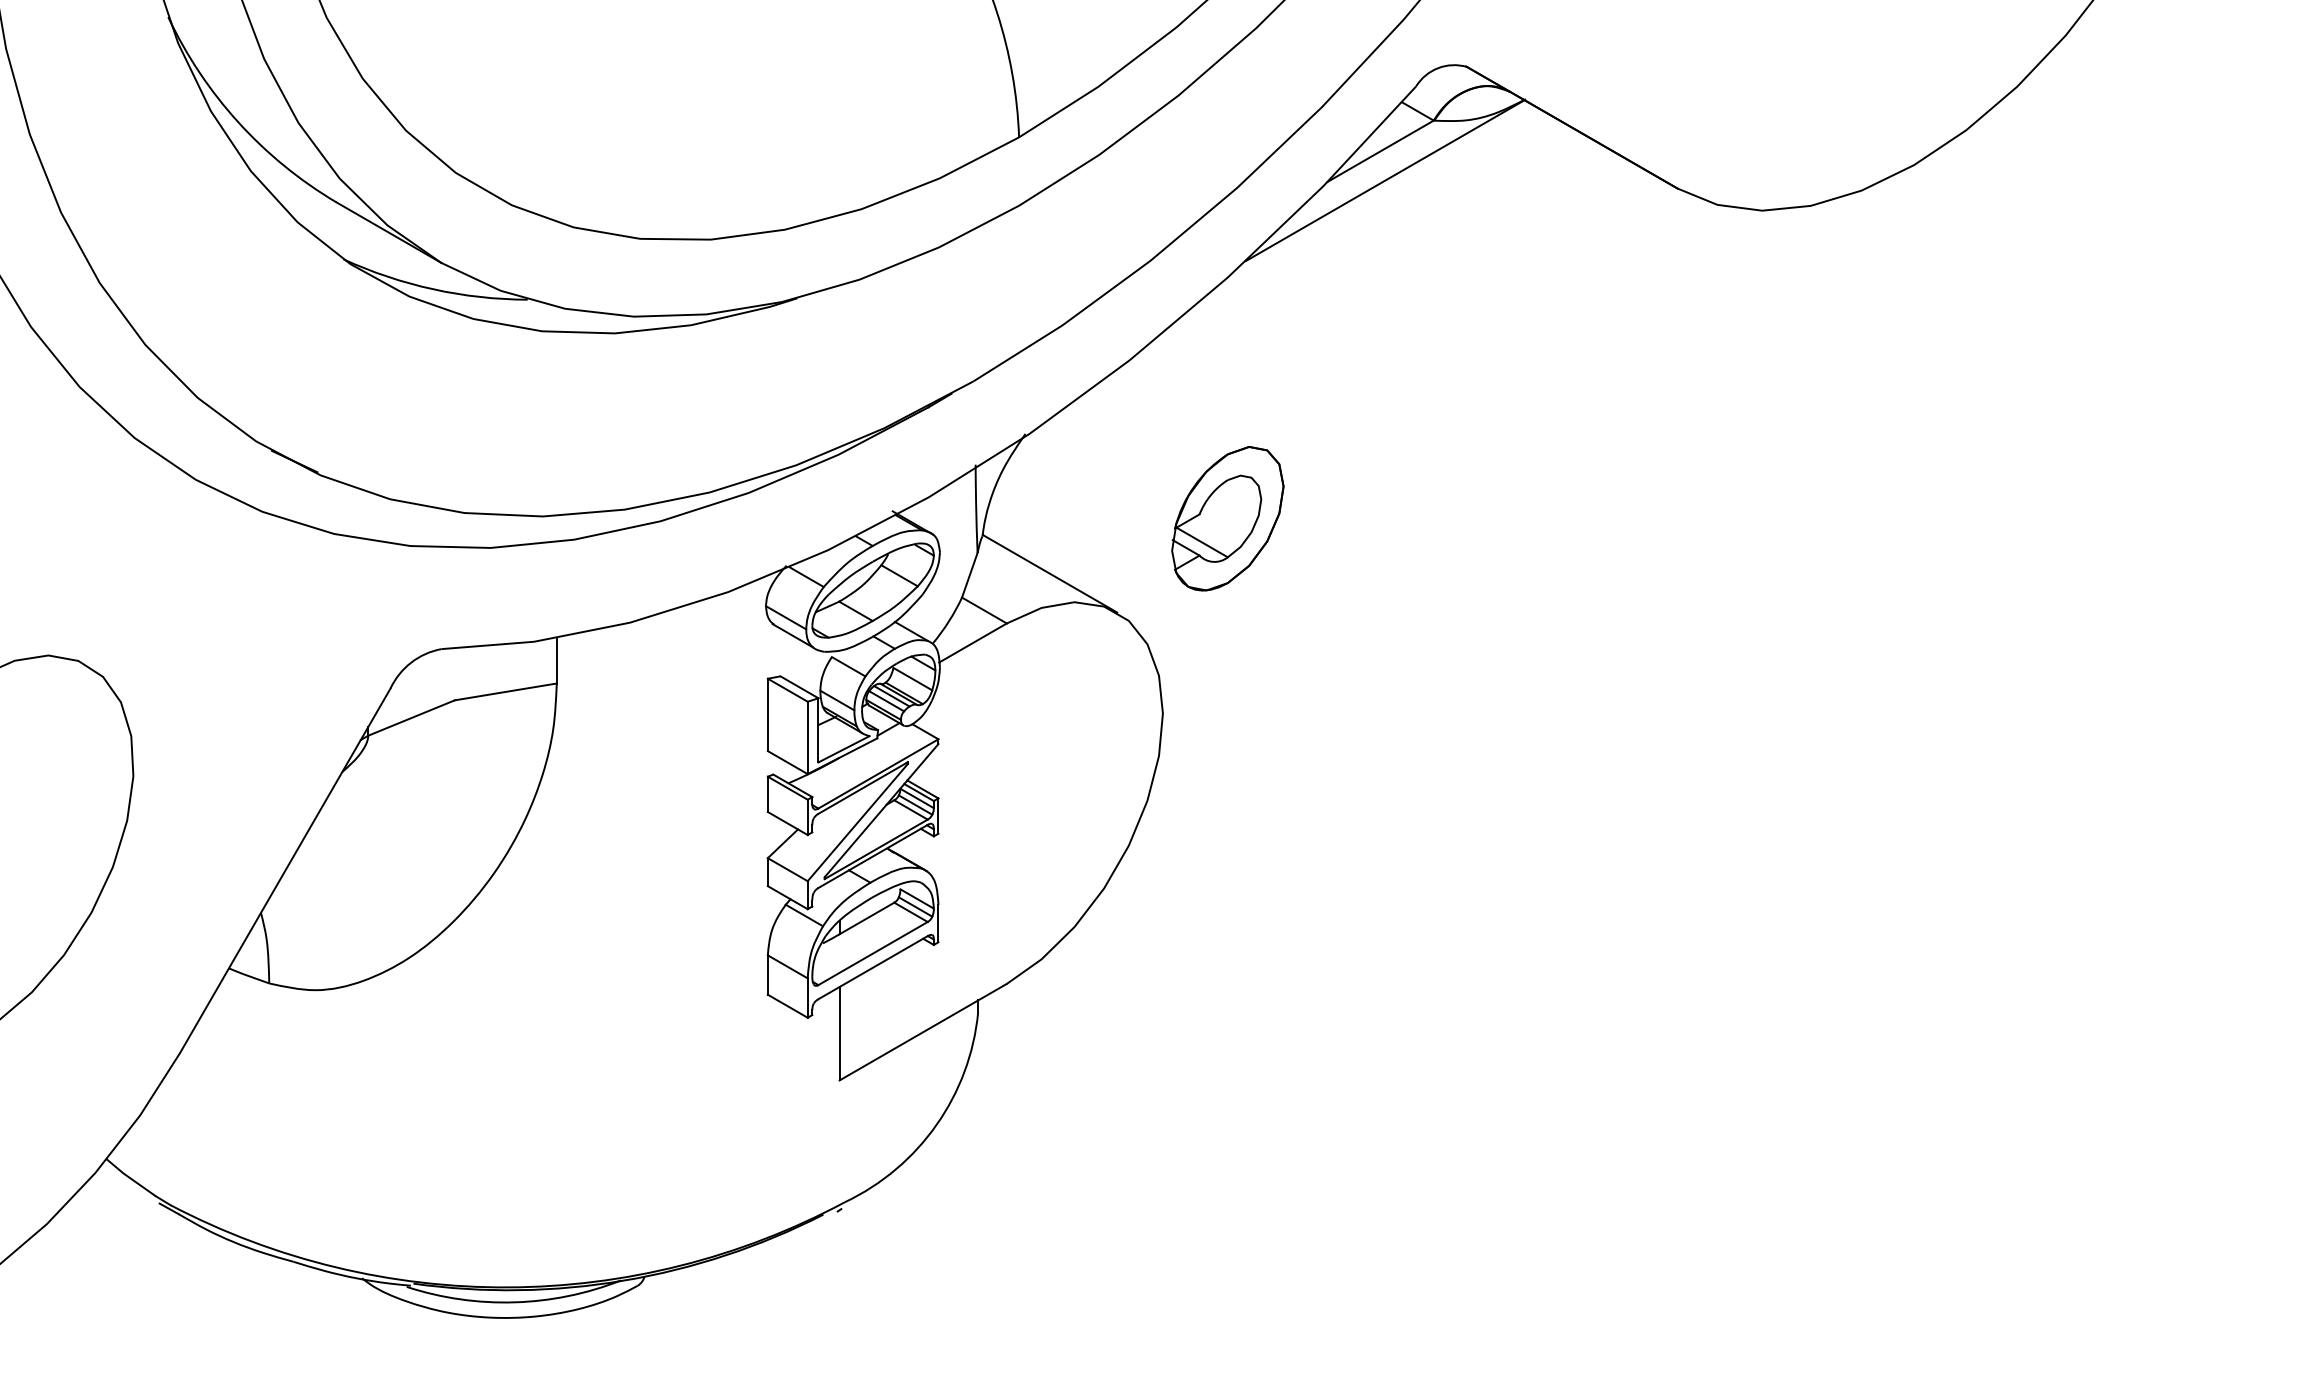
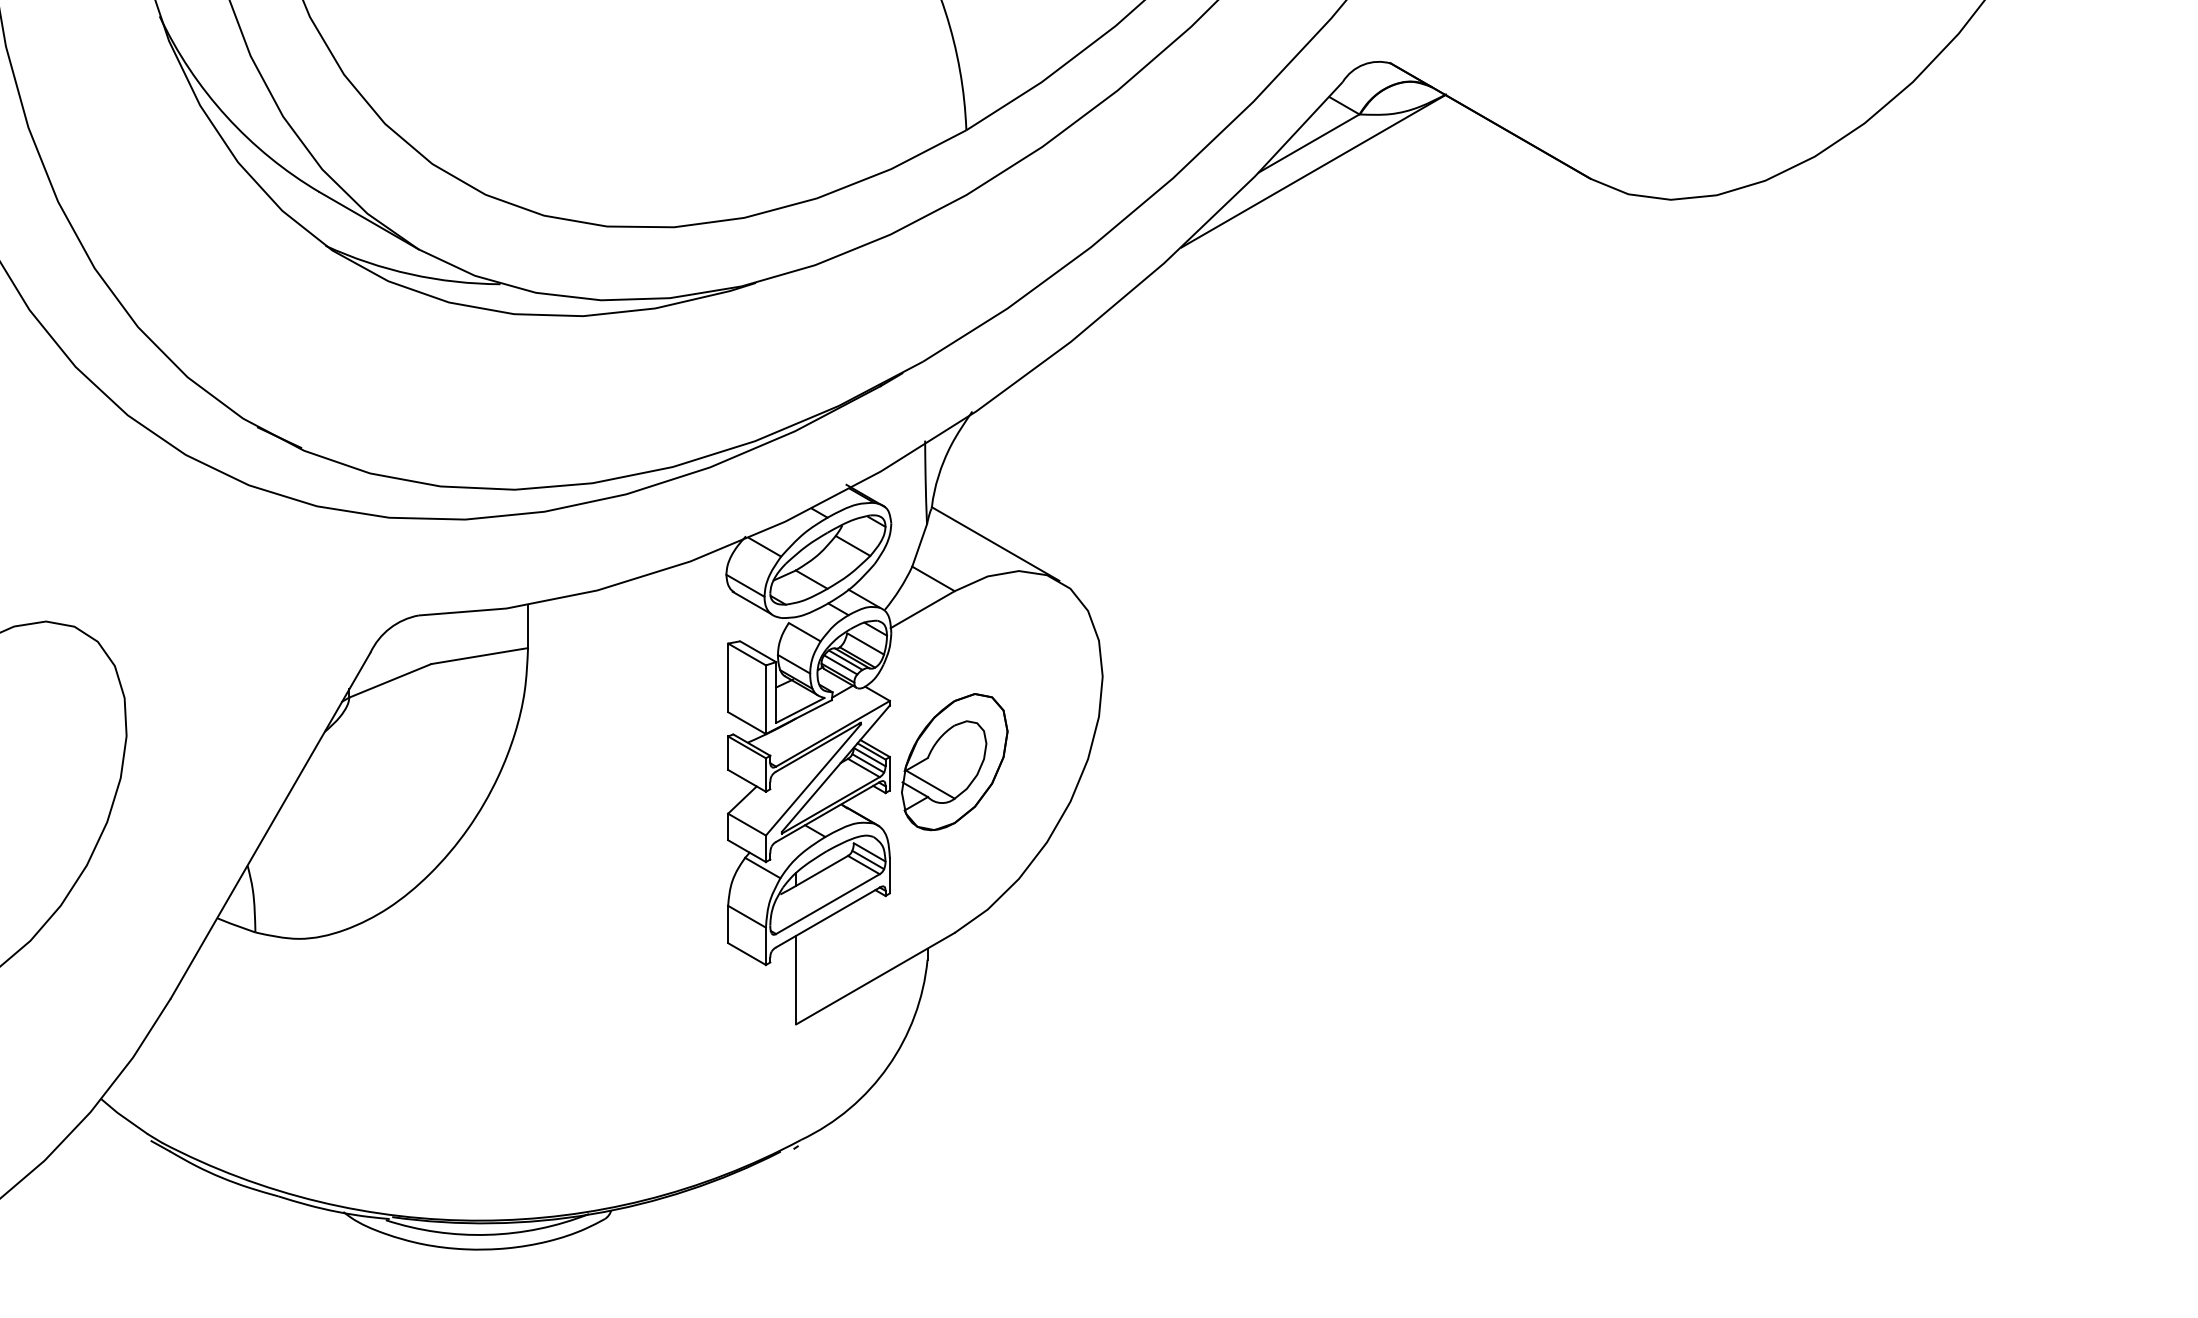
part: (1227, 518) -> (954, 761), moved

